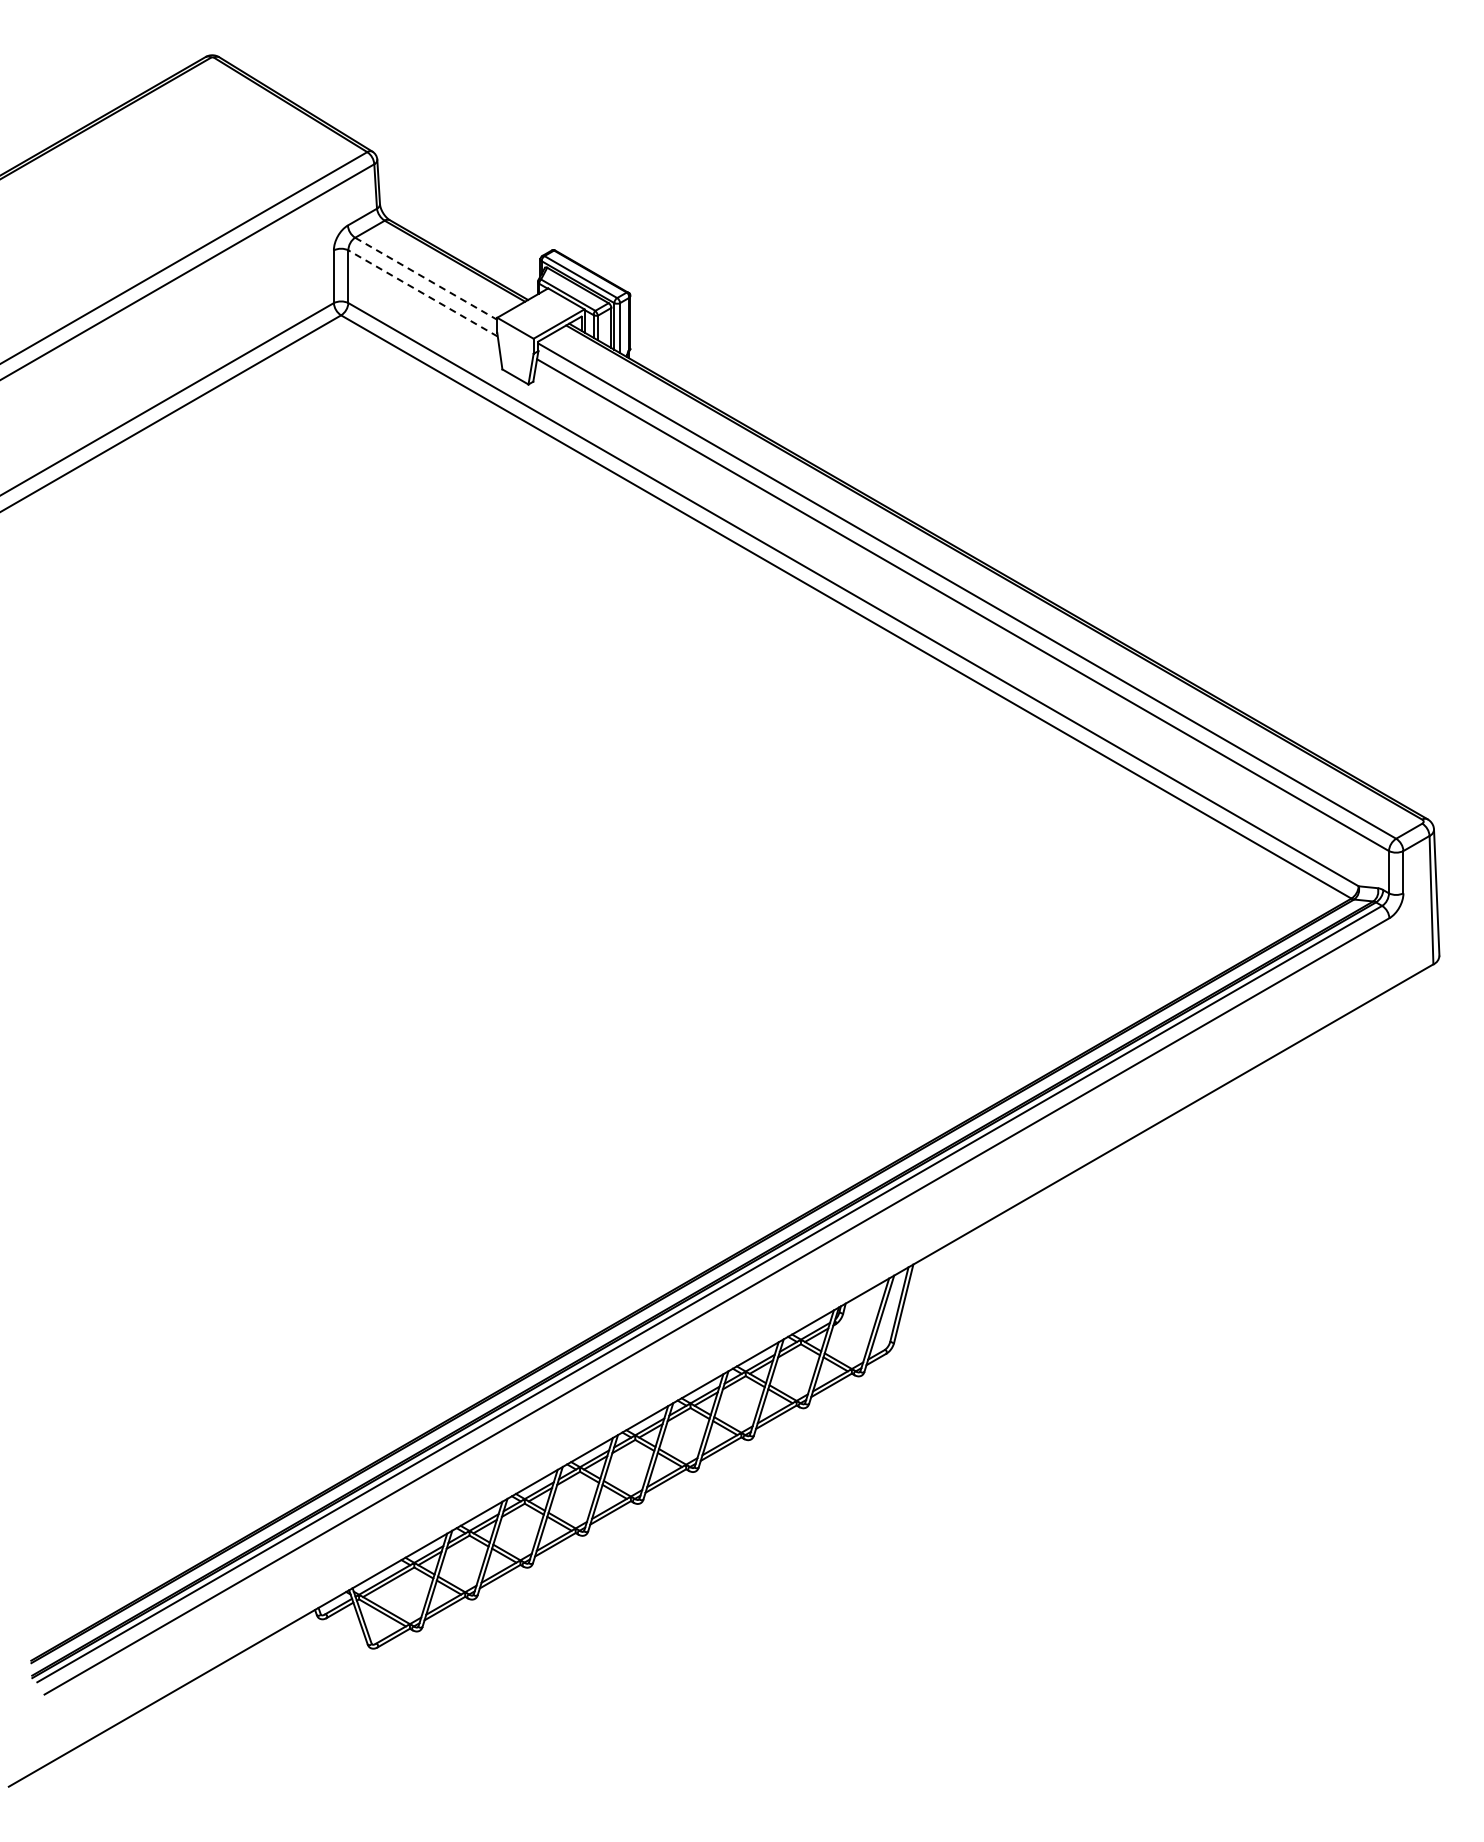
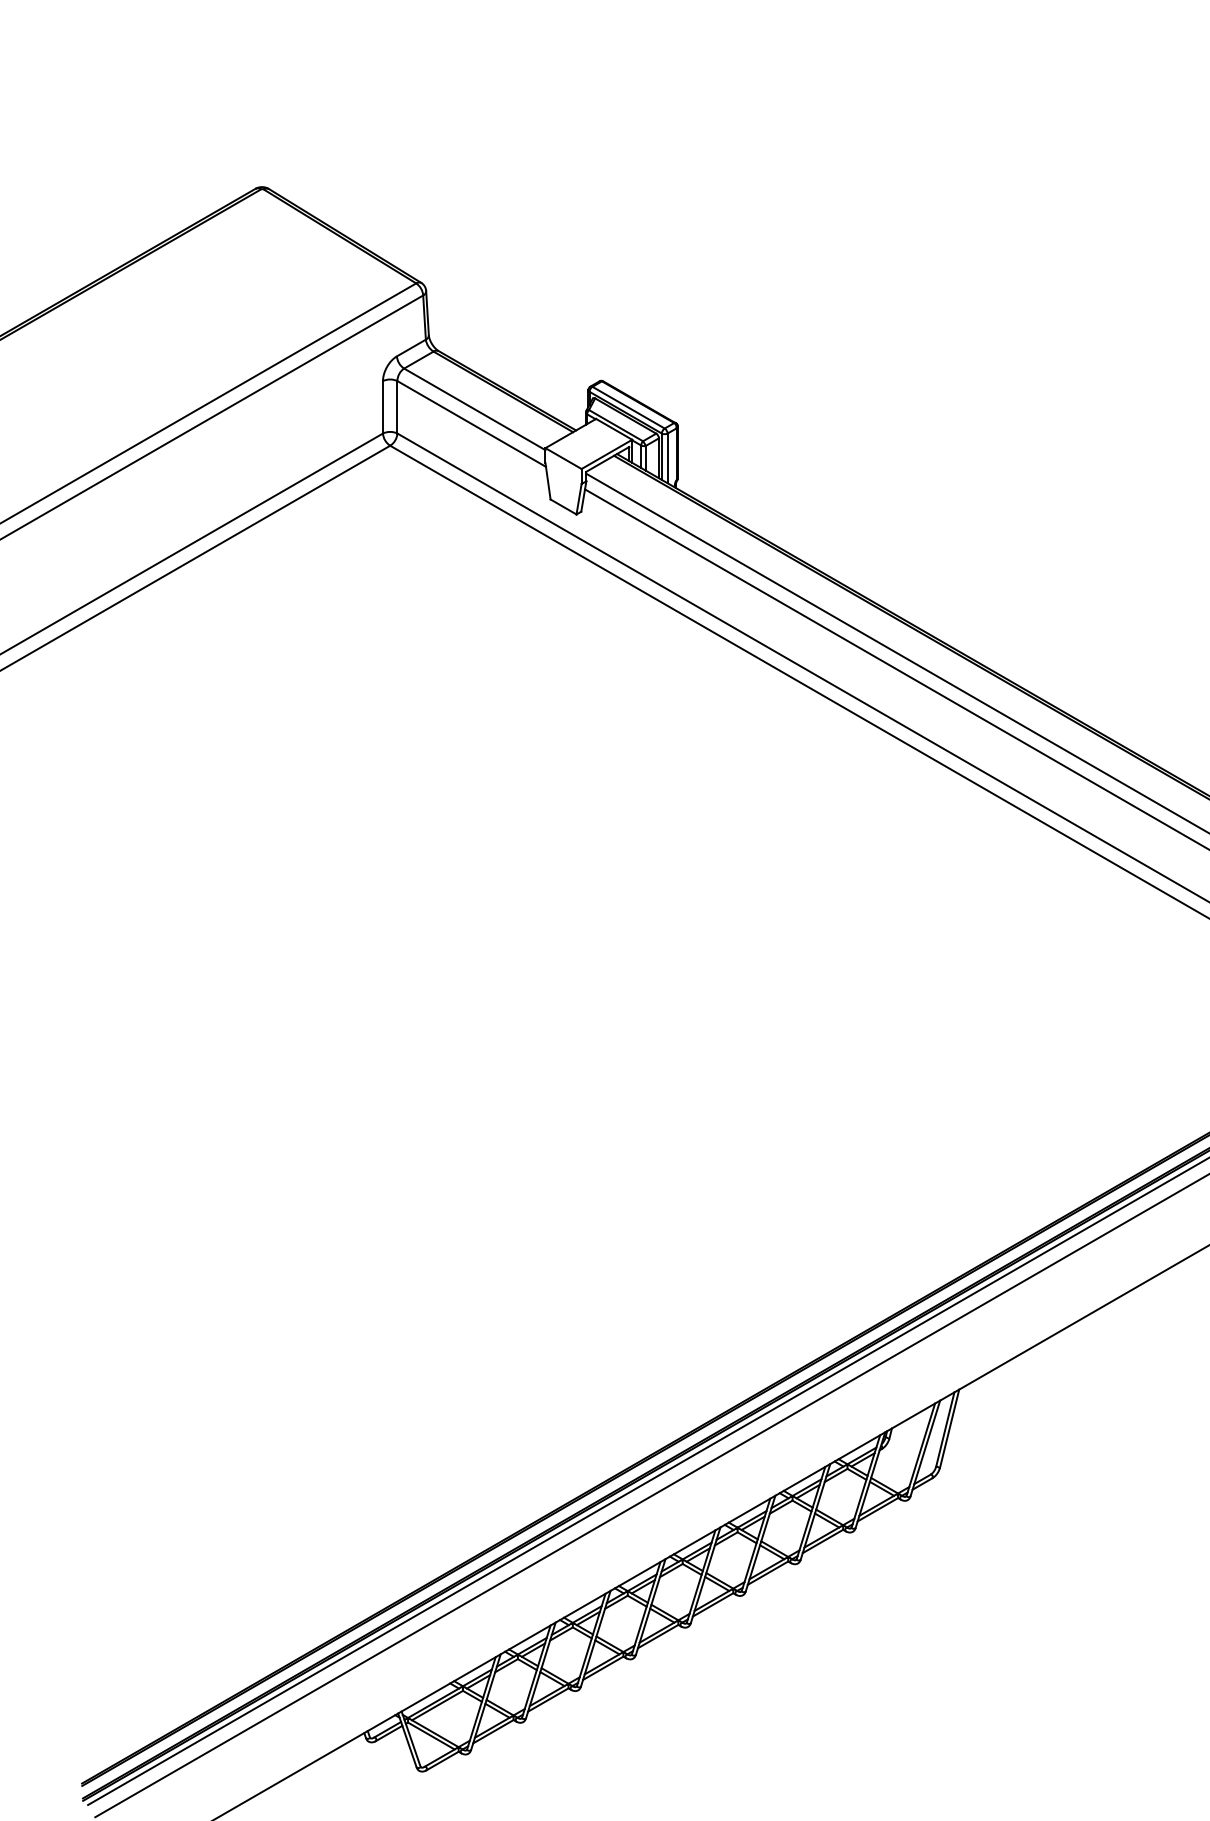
line: (426, 279) -> (475, 410), dashed -> solid
line: (422, 293) -> (471, 423), dashed -> solid

